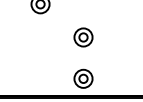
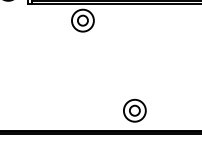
part: (83, 37) -> (134, 60), removed

